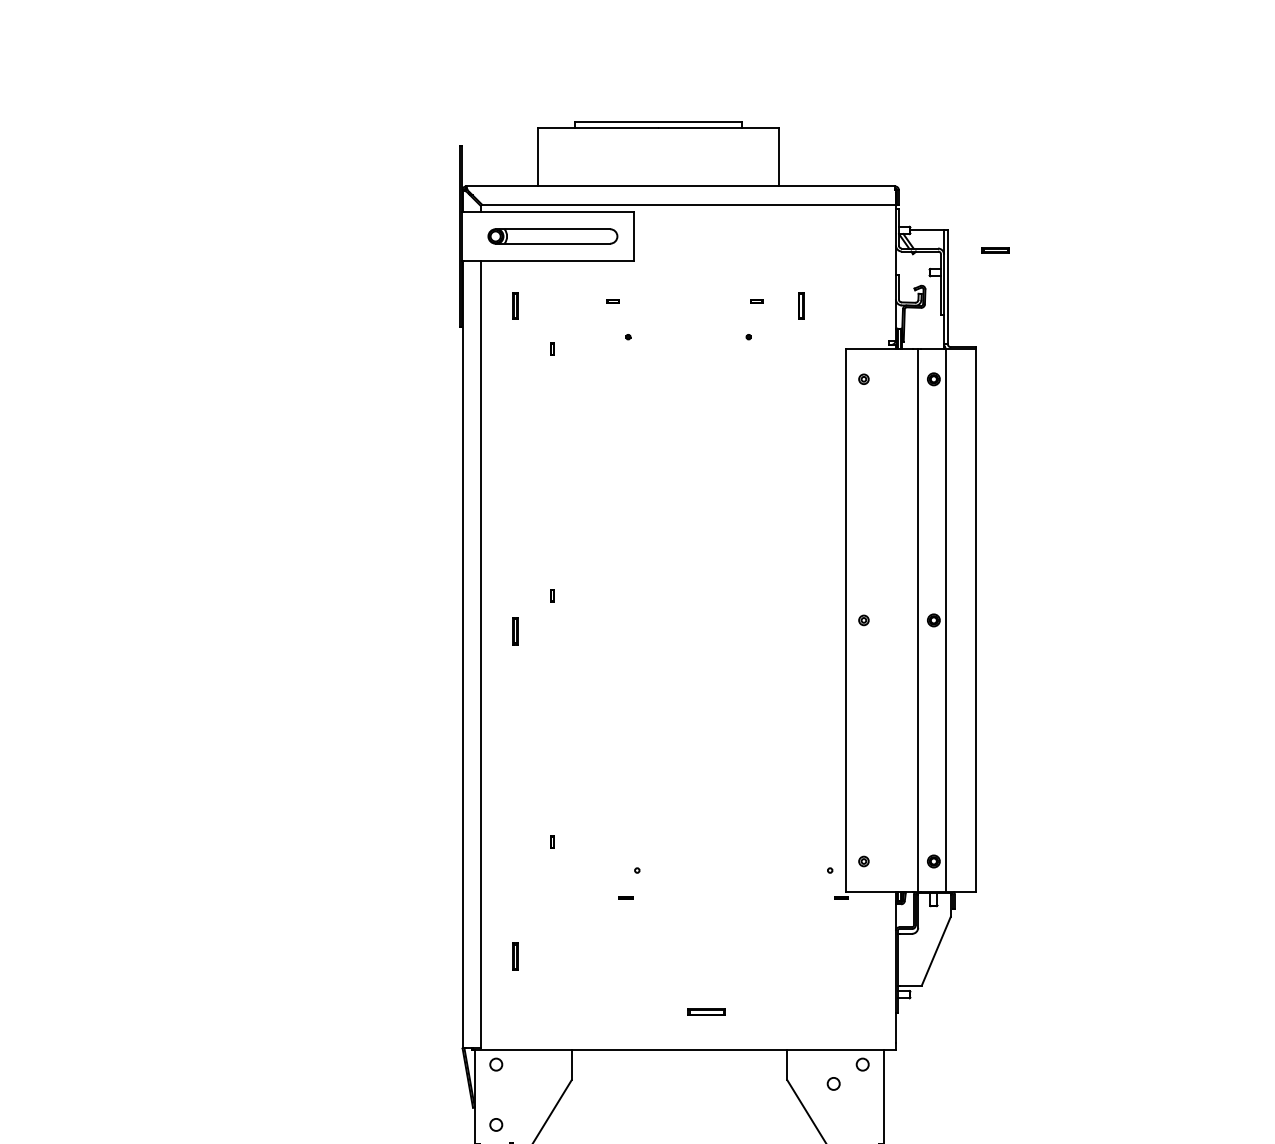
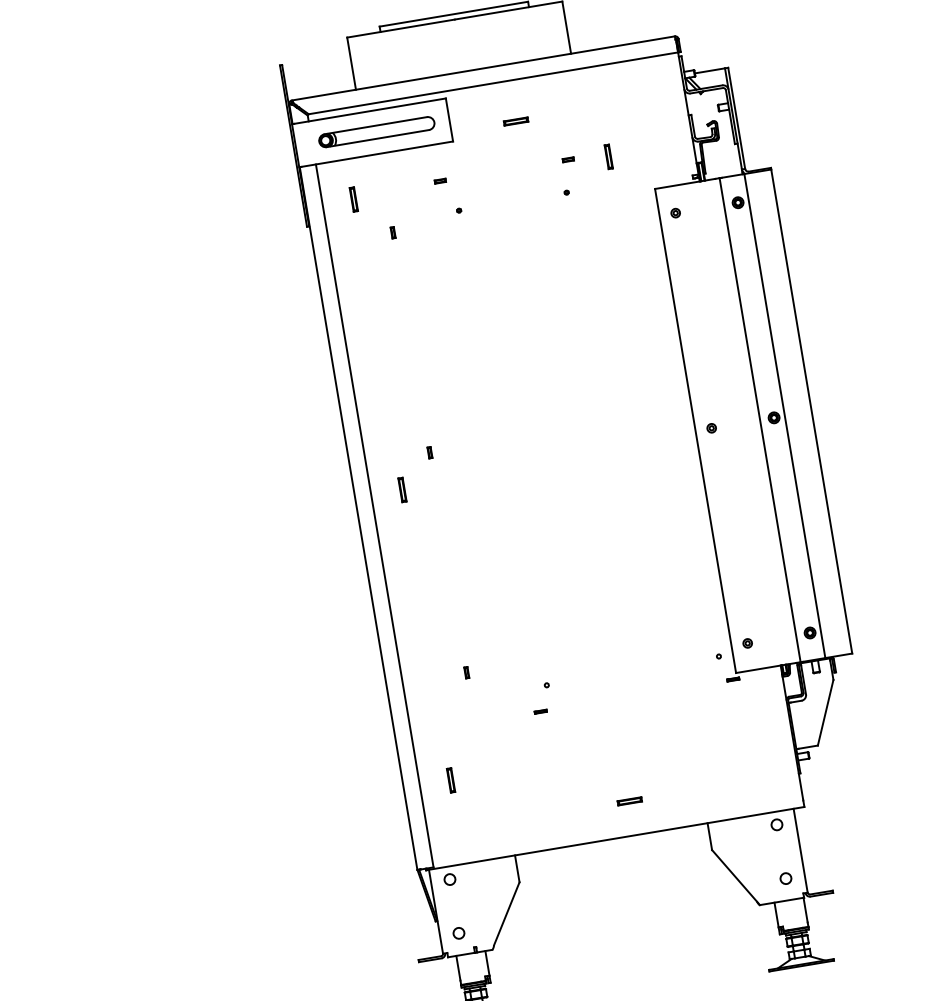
part: (995, 250) -> (515, 121), moved
part: (706, 1012) -> (629, 801), size x0.71
circle: (833, 1083) -> (785, 878), moved

